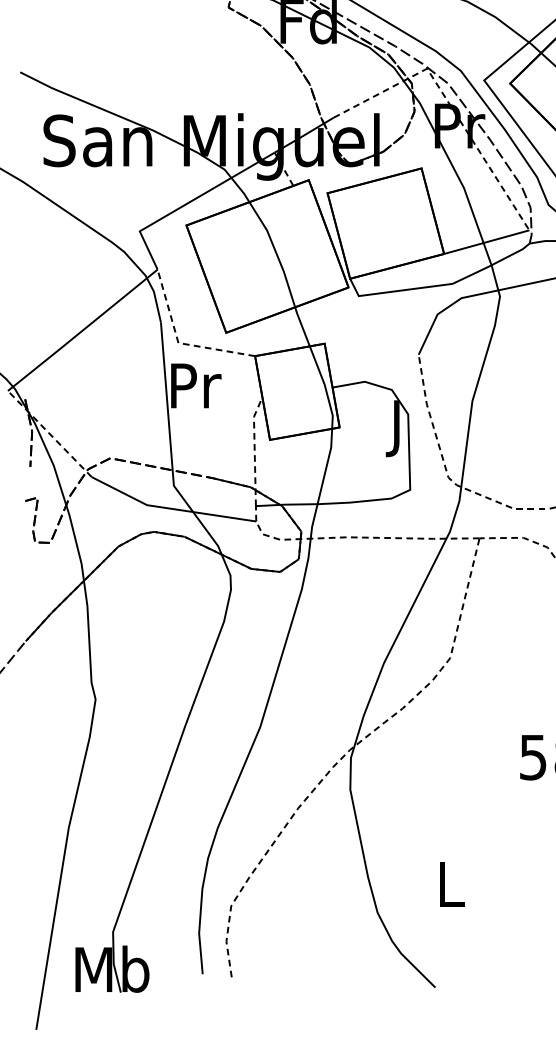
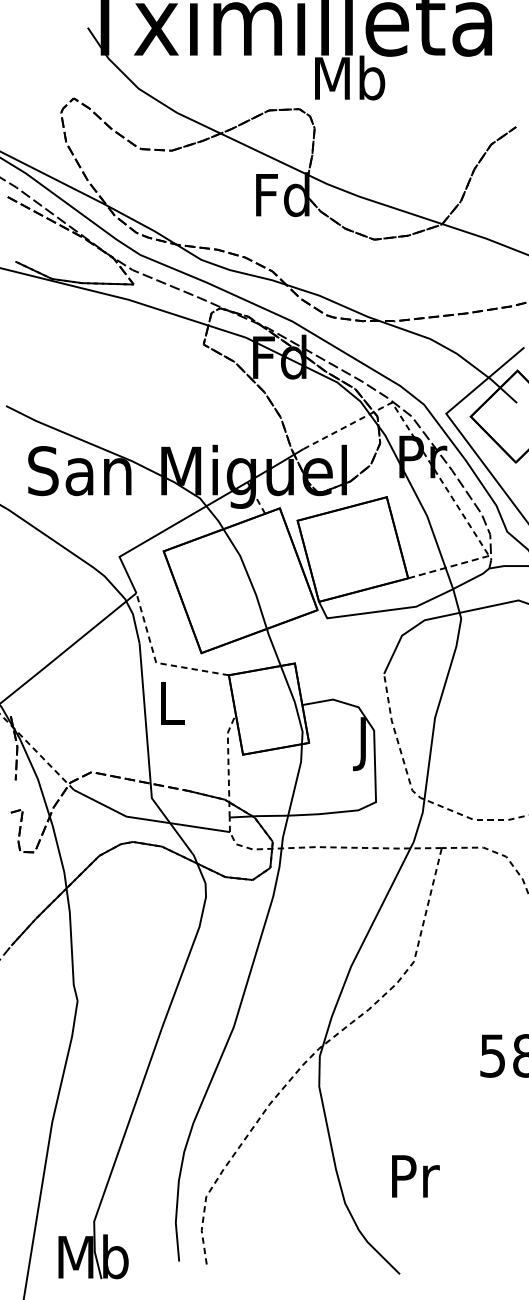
line: (486, 242) -> (448, 567), solid -> dashed
text: (195, 385) -> (172, 703), Pr -> L
text: (451, 884) -> (415, 1176), L -> Pr

